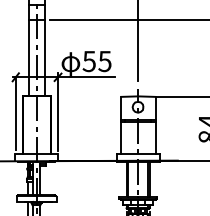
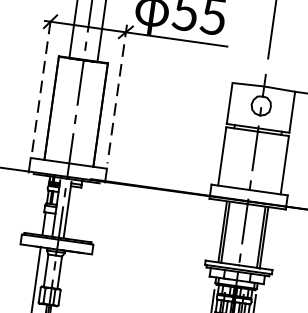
line: (58, 111) -> (118, 93), solid -> dashed
line: (15, 113) -> (40, 86), solid -> dashed

